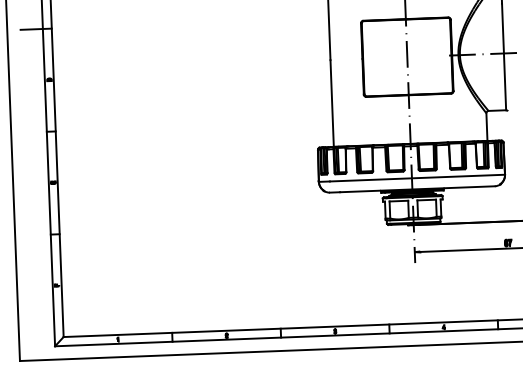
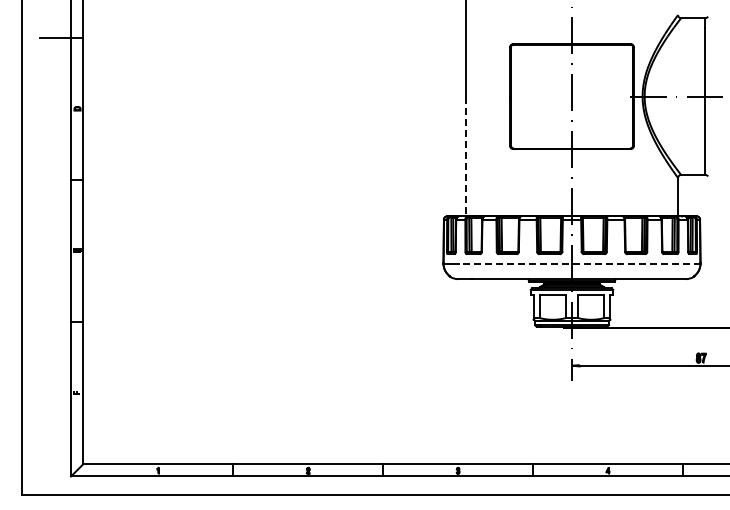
line: (331, 103) -> (465, 156), solid -> dashed
line: (417, 177) -> (579, 263), solid -> dashed

